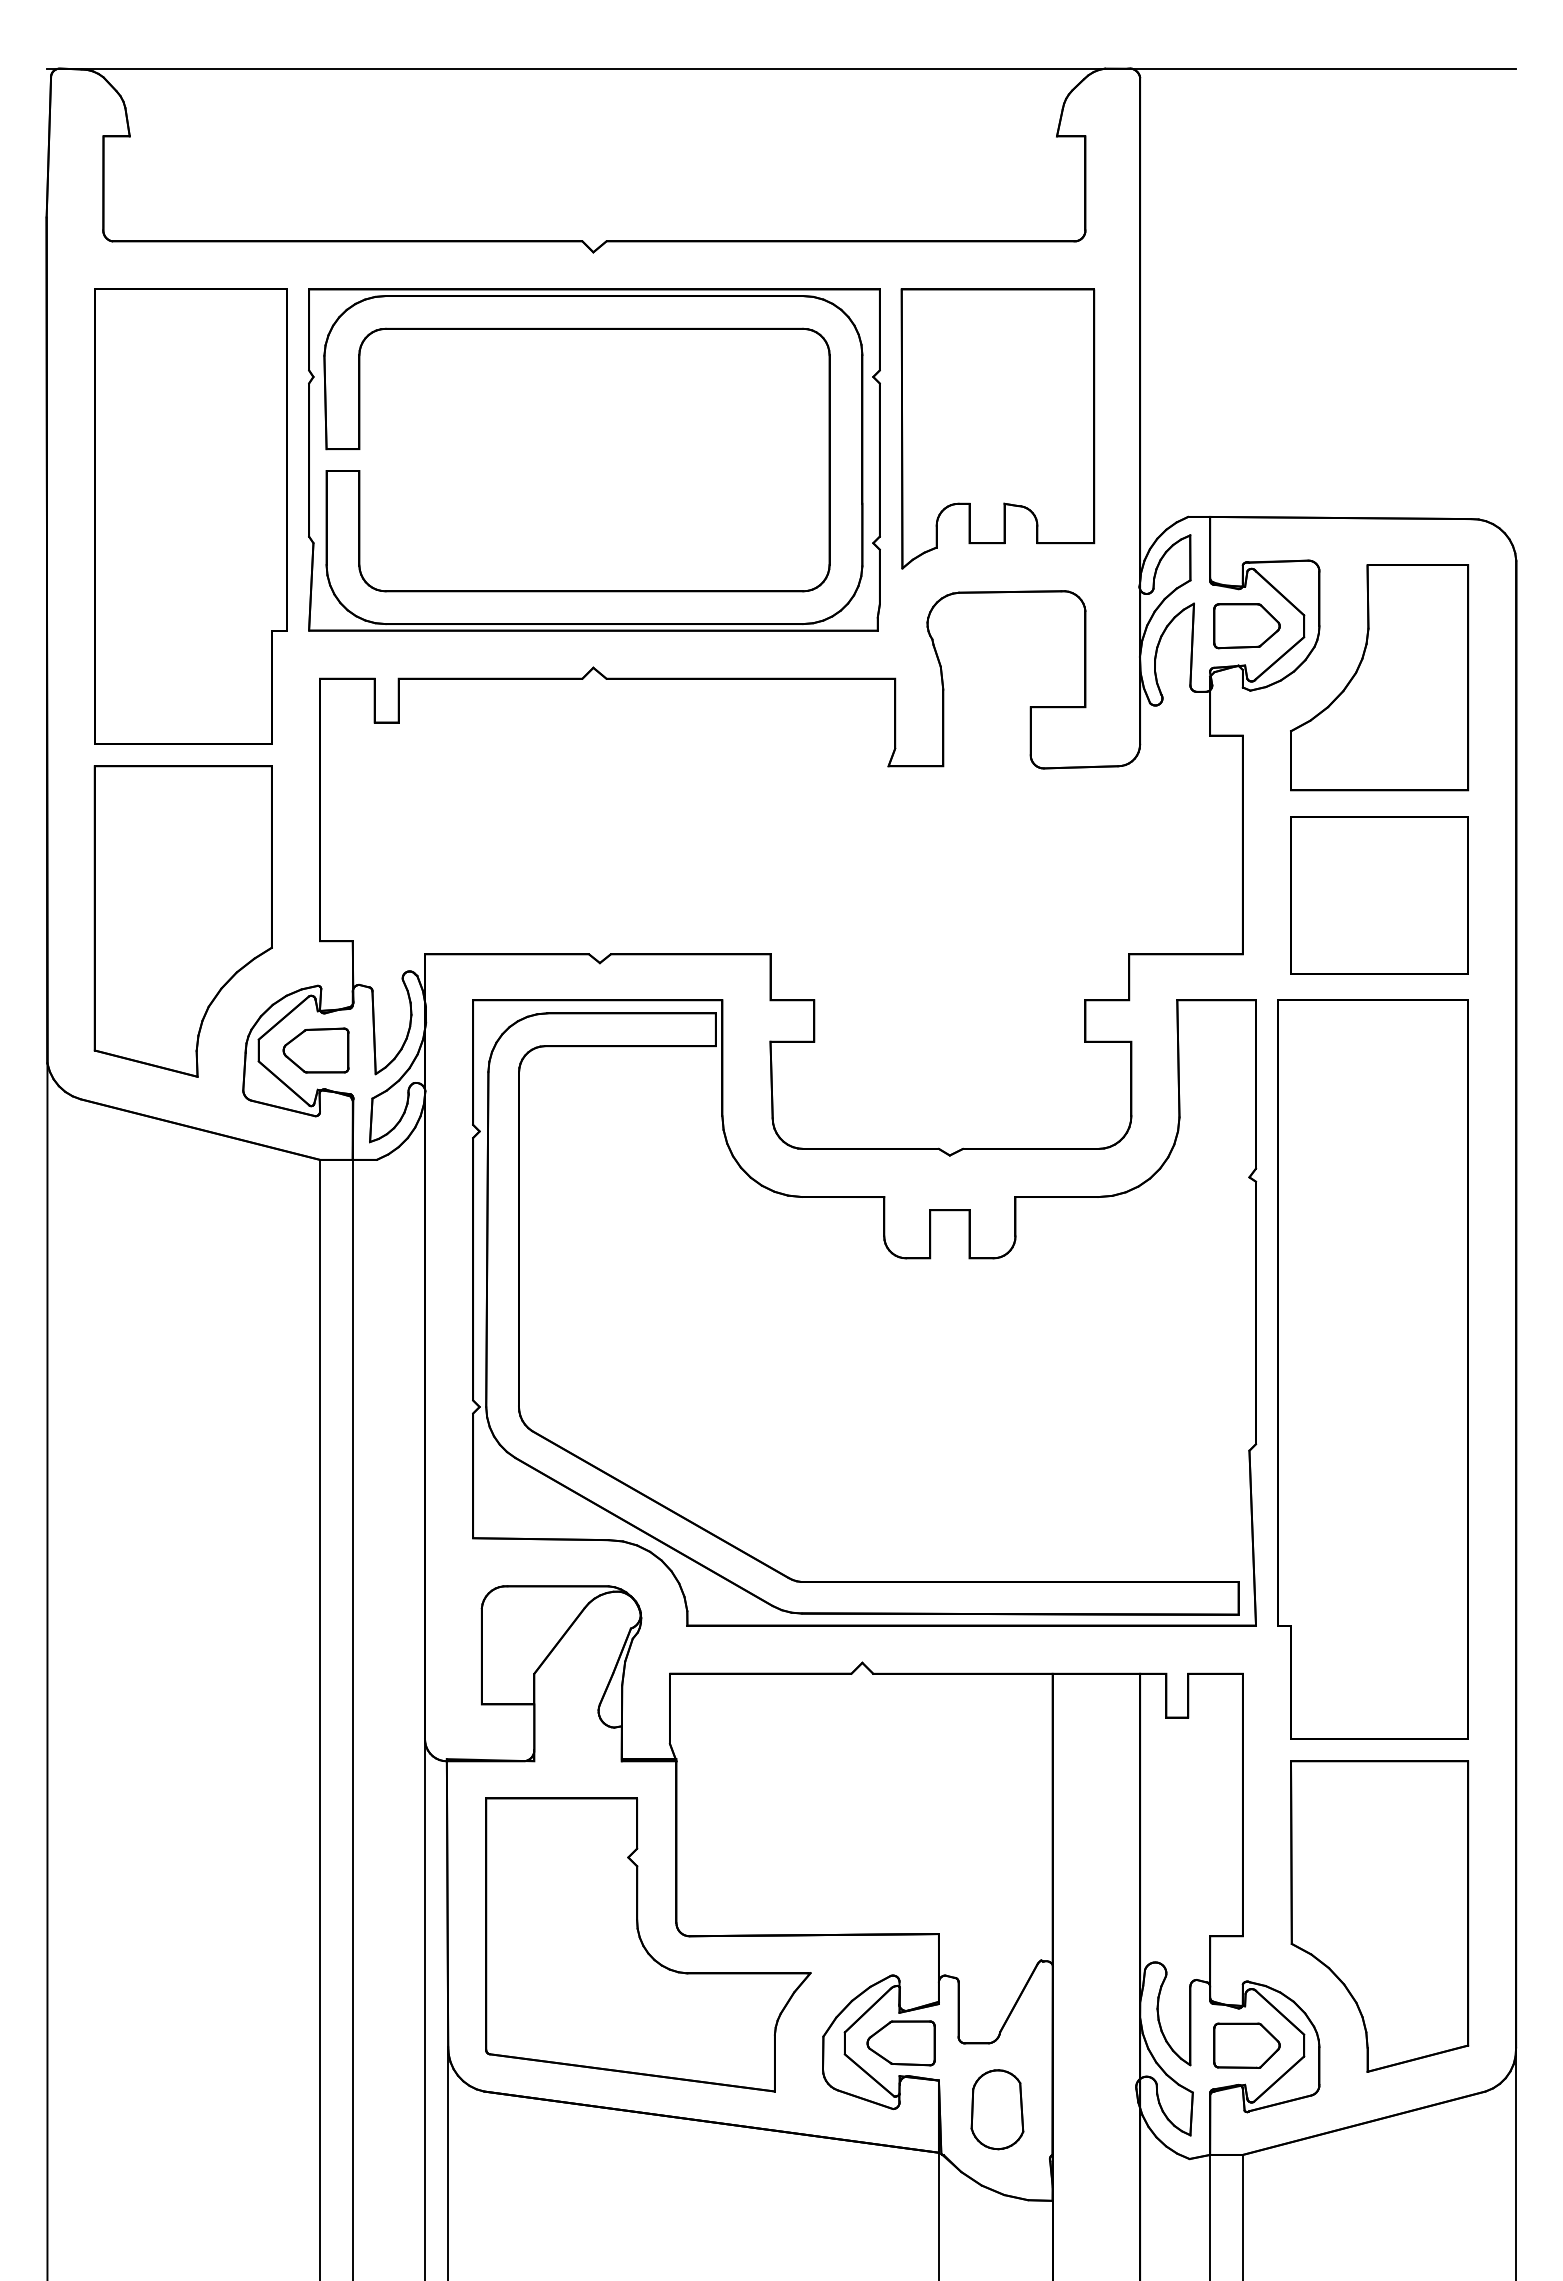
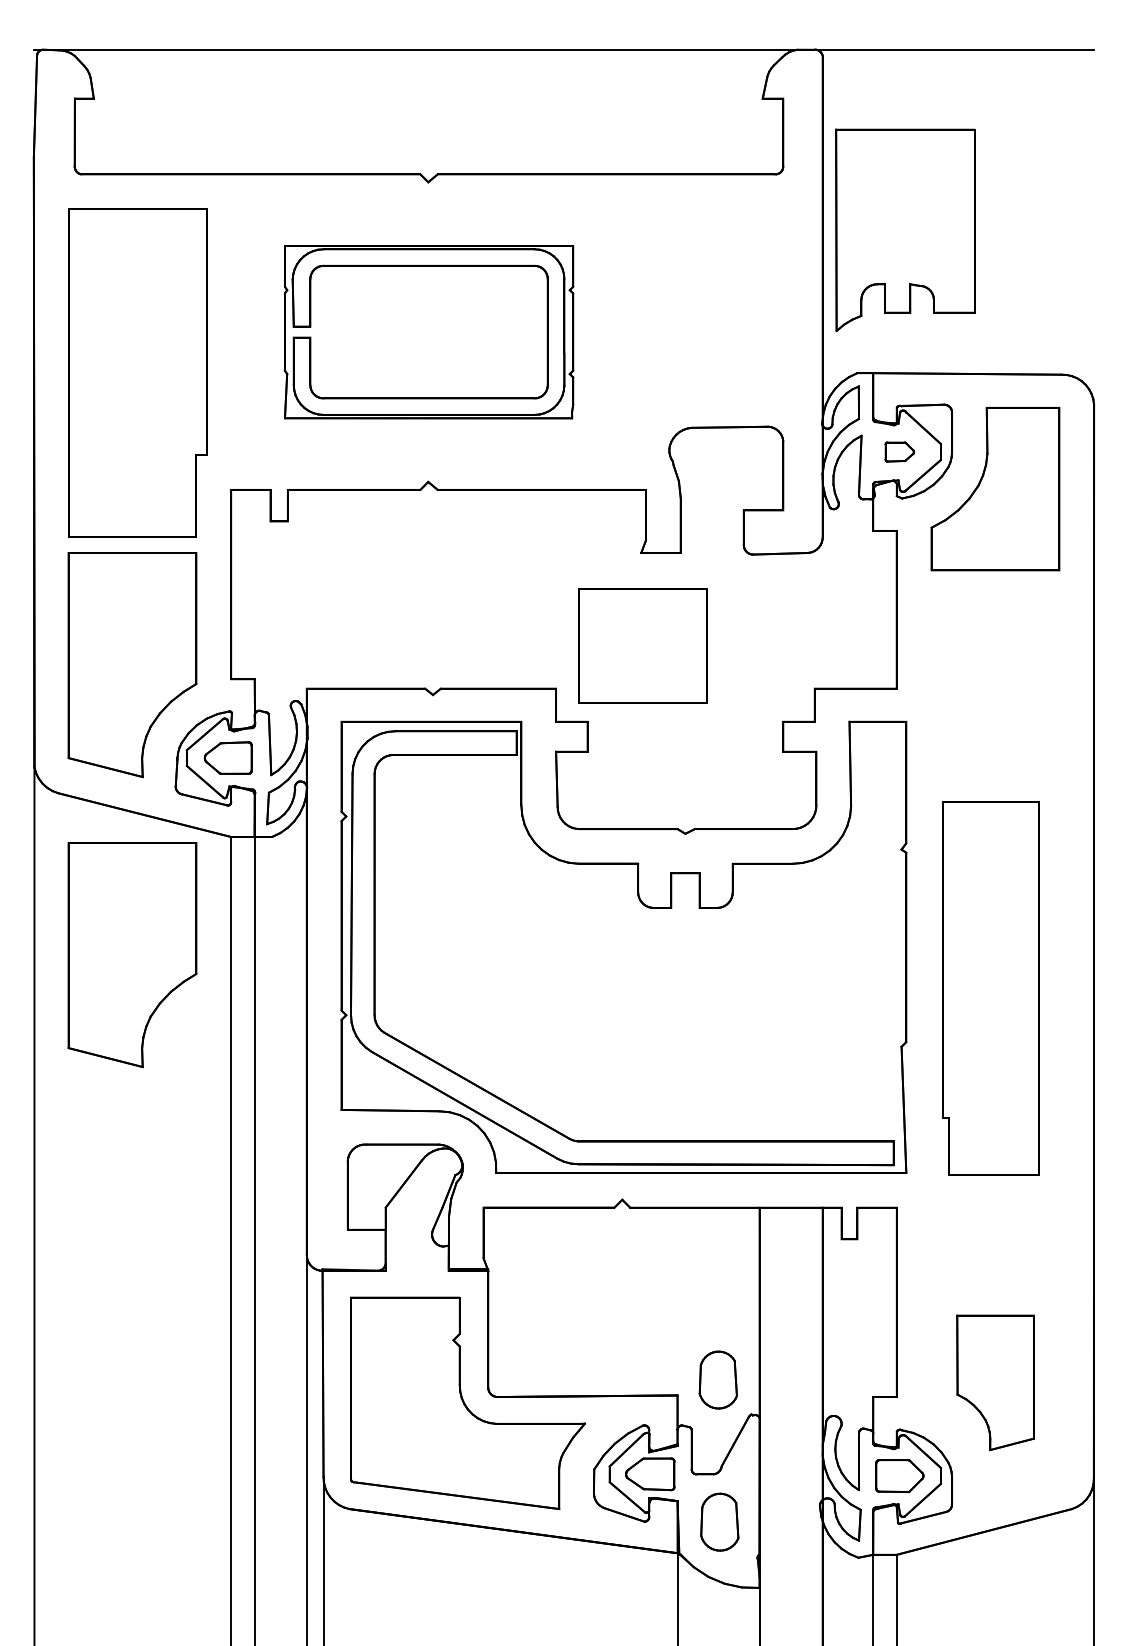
part: (997, 428) -> (905, 230), moved
part: (594, 459) -> (429, 331), size x0.7
part: (1246, 626) -> (899, 452), size x0.6
part: (1379, 895) -> (642, 646), moved
part: (182, 1323) -> (131, 955), added
part: (1372, 1369) -> (990, 988), size x0.7
part: (995, 1912) -> (718, 1379), added
part: (1379, 1916) -> (995, 1382), size x0.6

